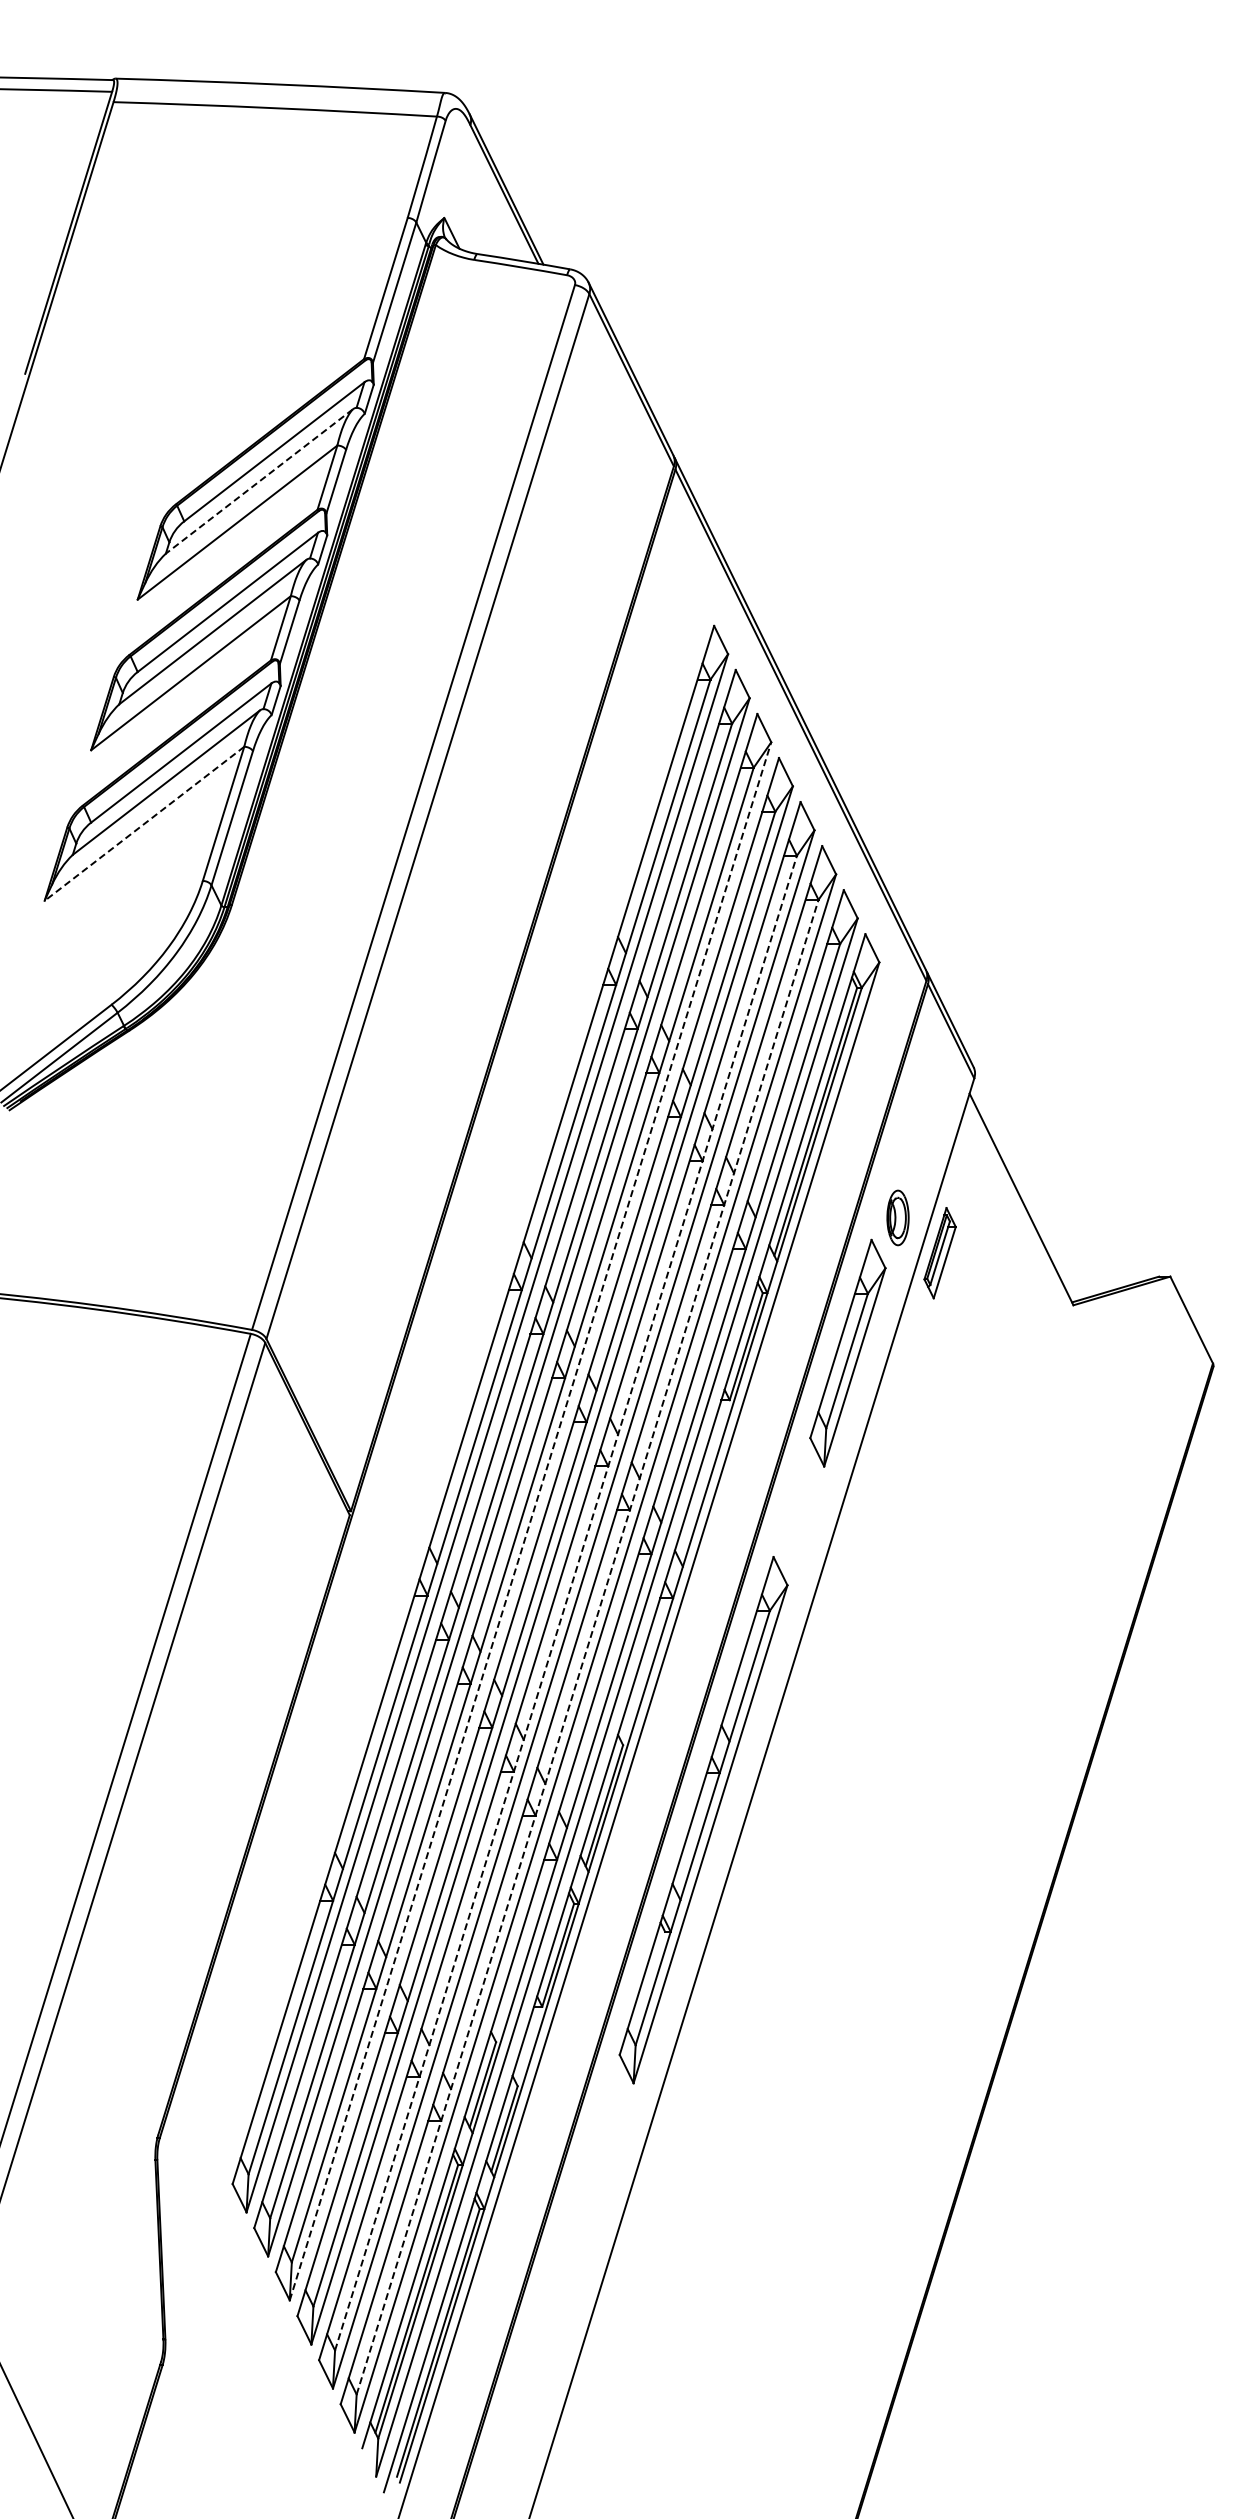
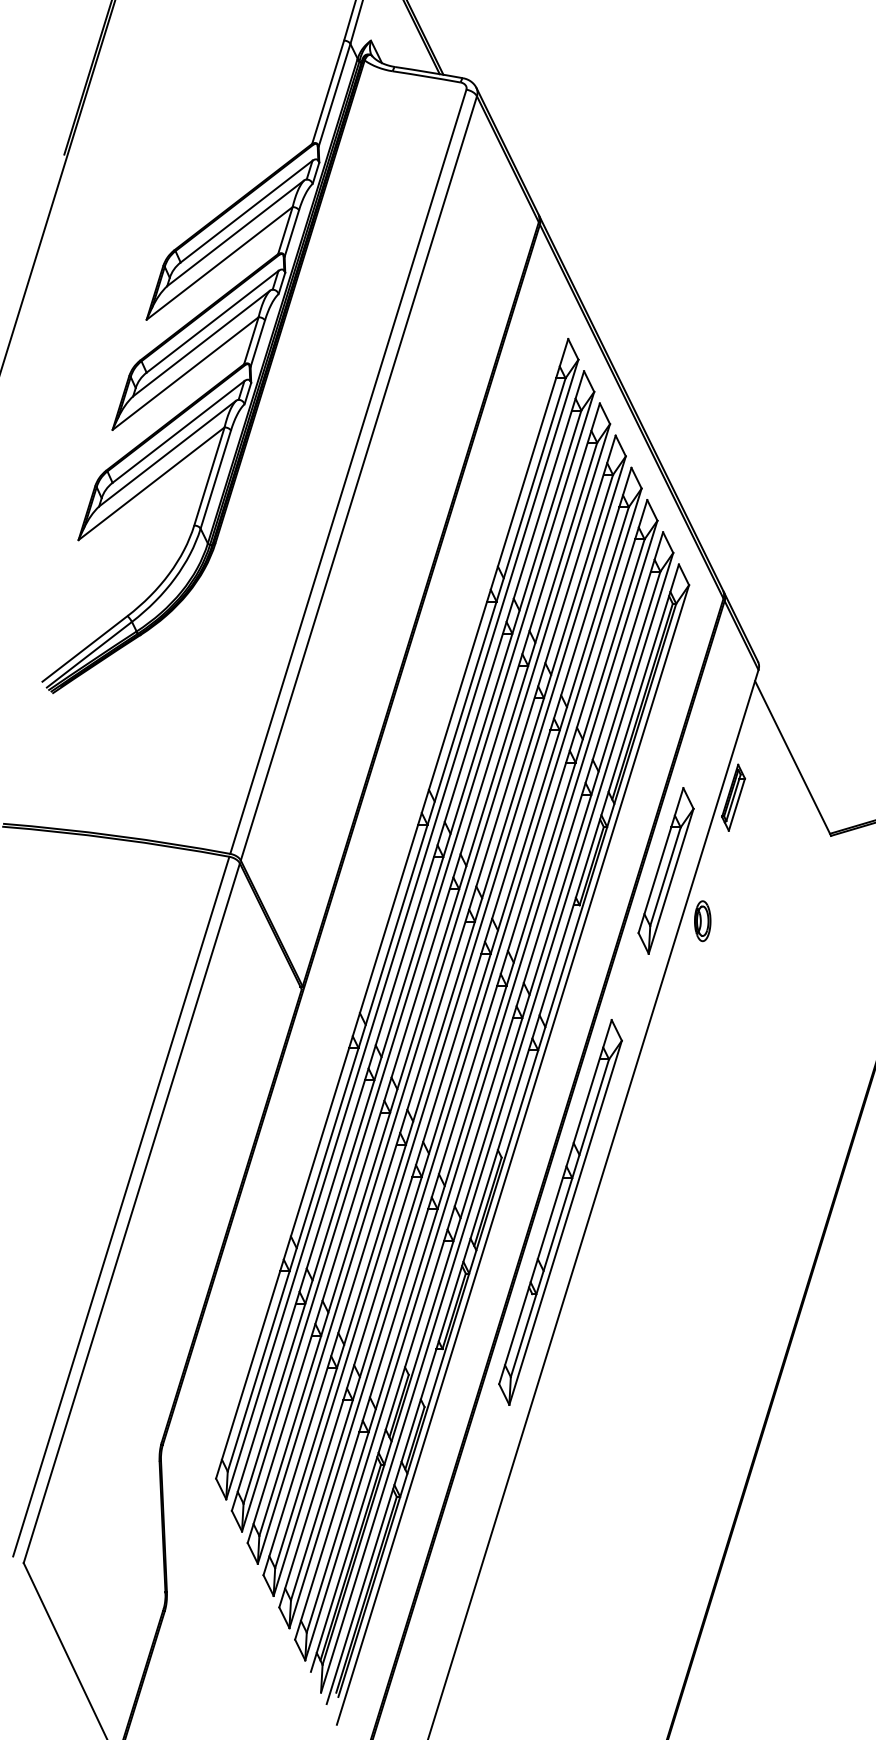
line: (258, 481) -> (234, 233), dashed -> solid
line: (144, 824) -> (151, 484), dashed -> solid
part: (897, 1217) -> (702, 920), moved
line: (530, 1520) -> (433, 993), dashed -> solid
line: (566, 1602) -> (460, 1053), dashed -> solid
line: (587, 1646) -> (475, 1085), dashed -> solid

